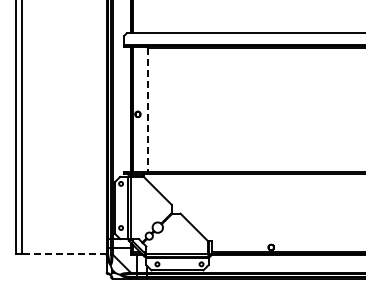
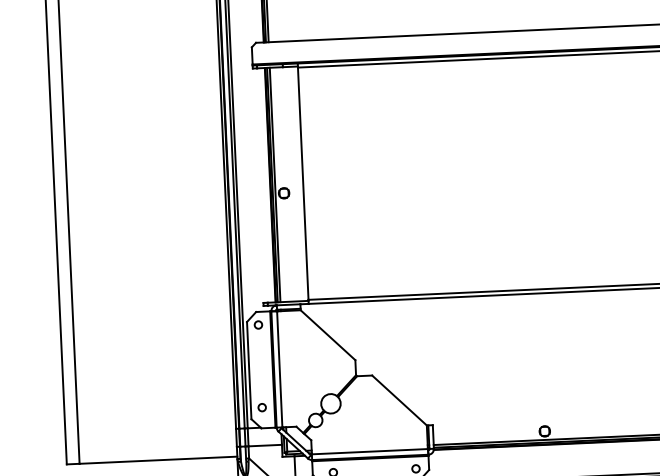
line: (148, 109) -> (303, 183), dashed -> solid
line: (64, 253) -> (158, 460), dashed -> solid

